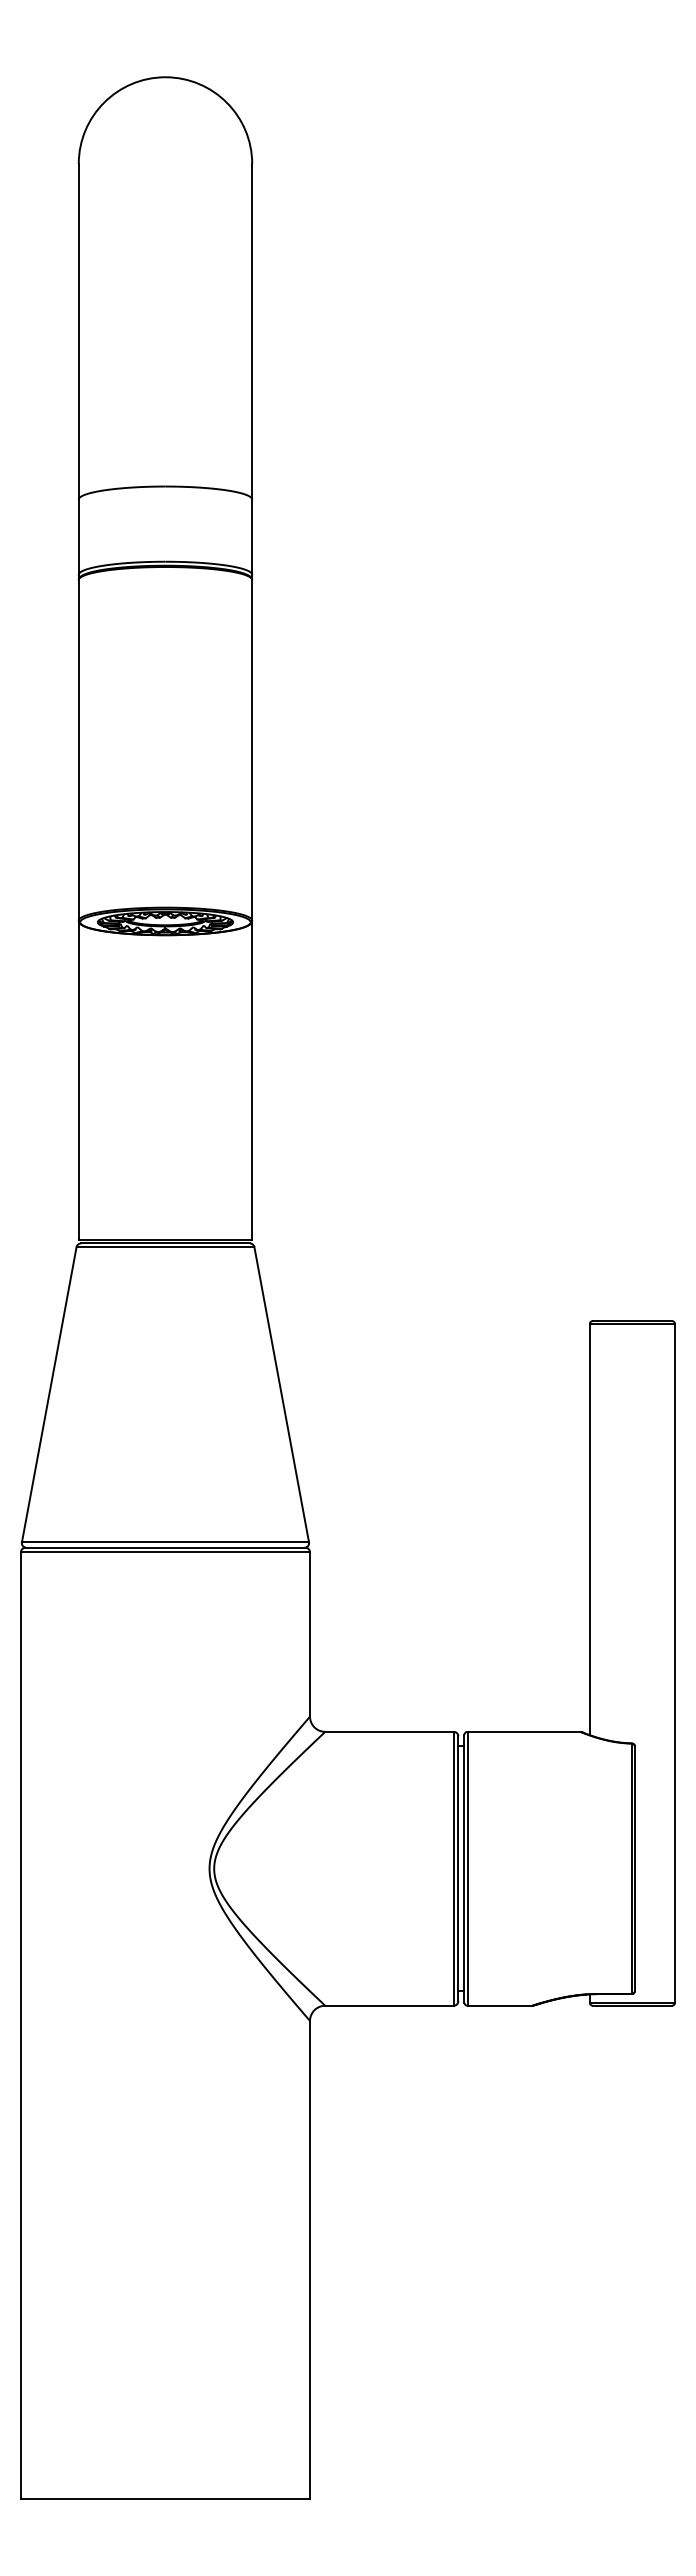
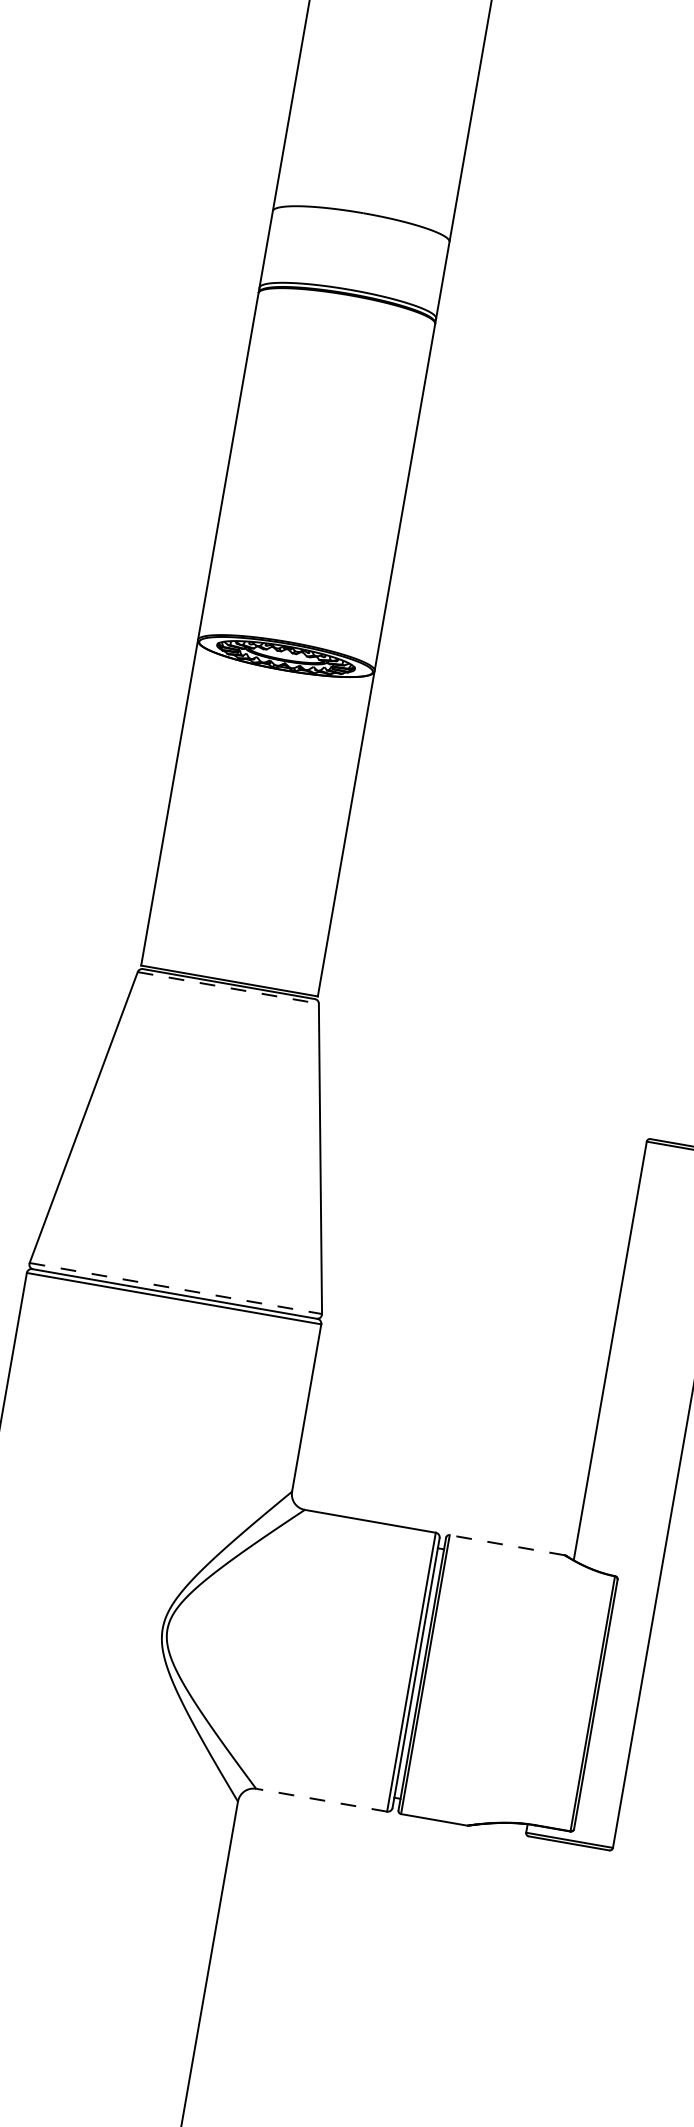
line: (165, 1247) -> (228, 988), solid -> dashed
line: (165, 1542) -> (175, 1288), solid -> dashed
line: (523, 1731) -> (506, 1544), solid -> dashed
line: (389, 2005) -> (321, 1799), solid -> dashed

